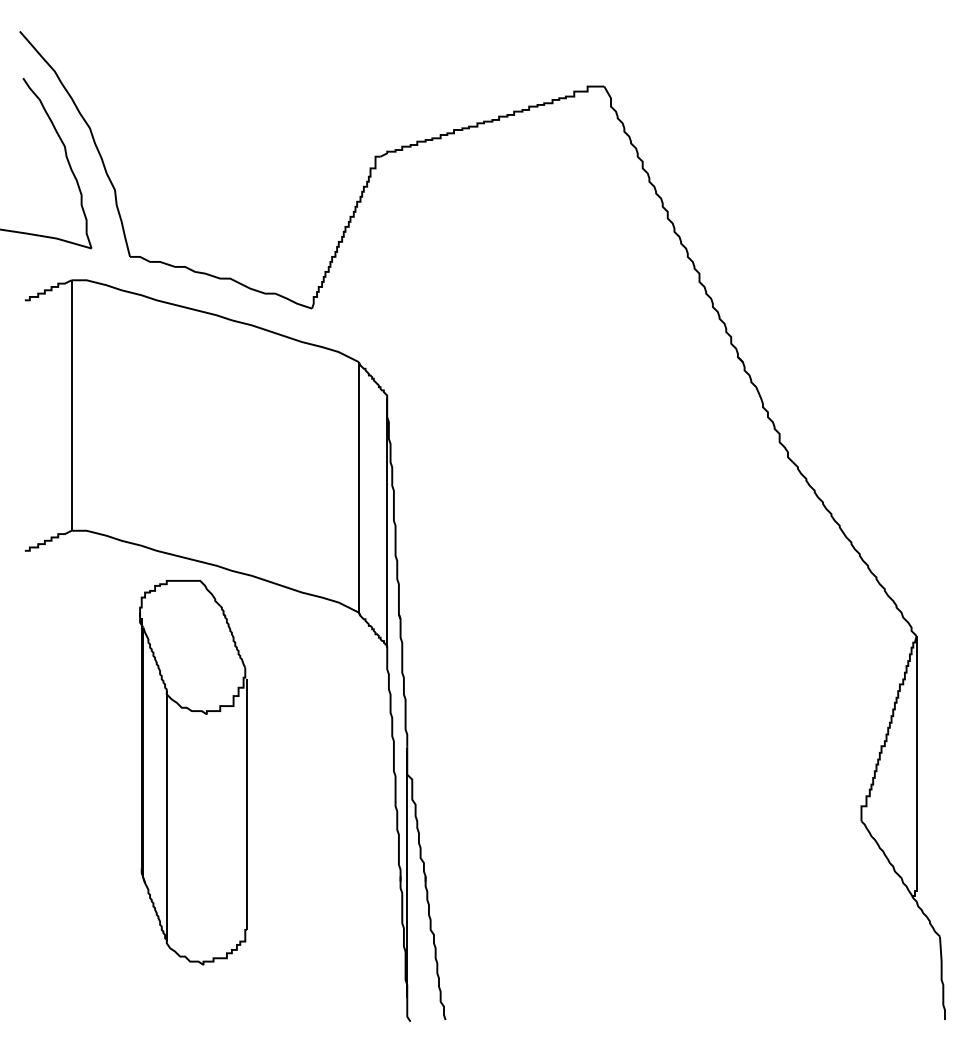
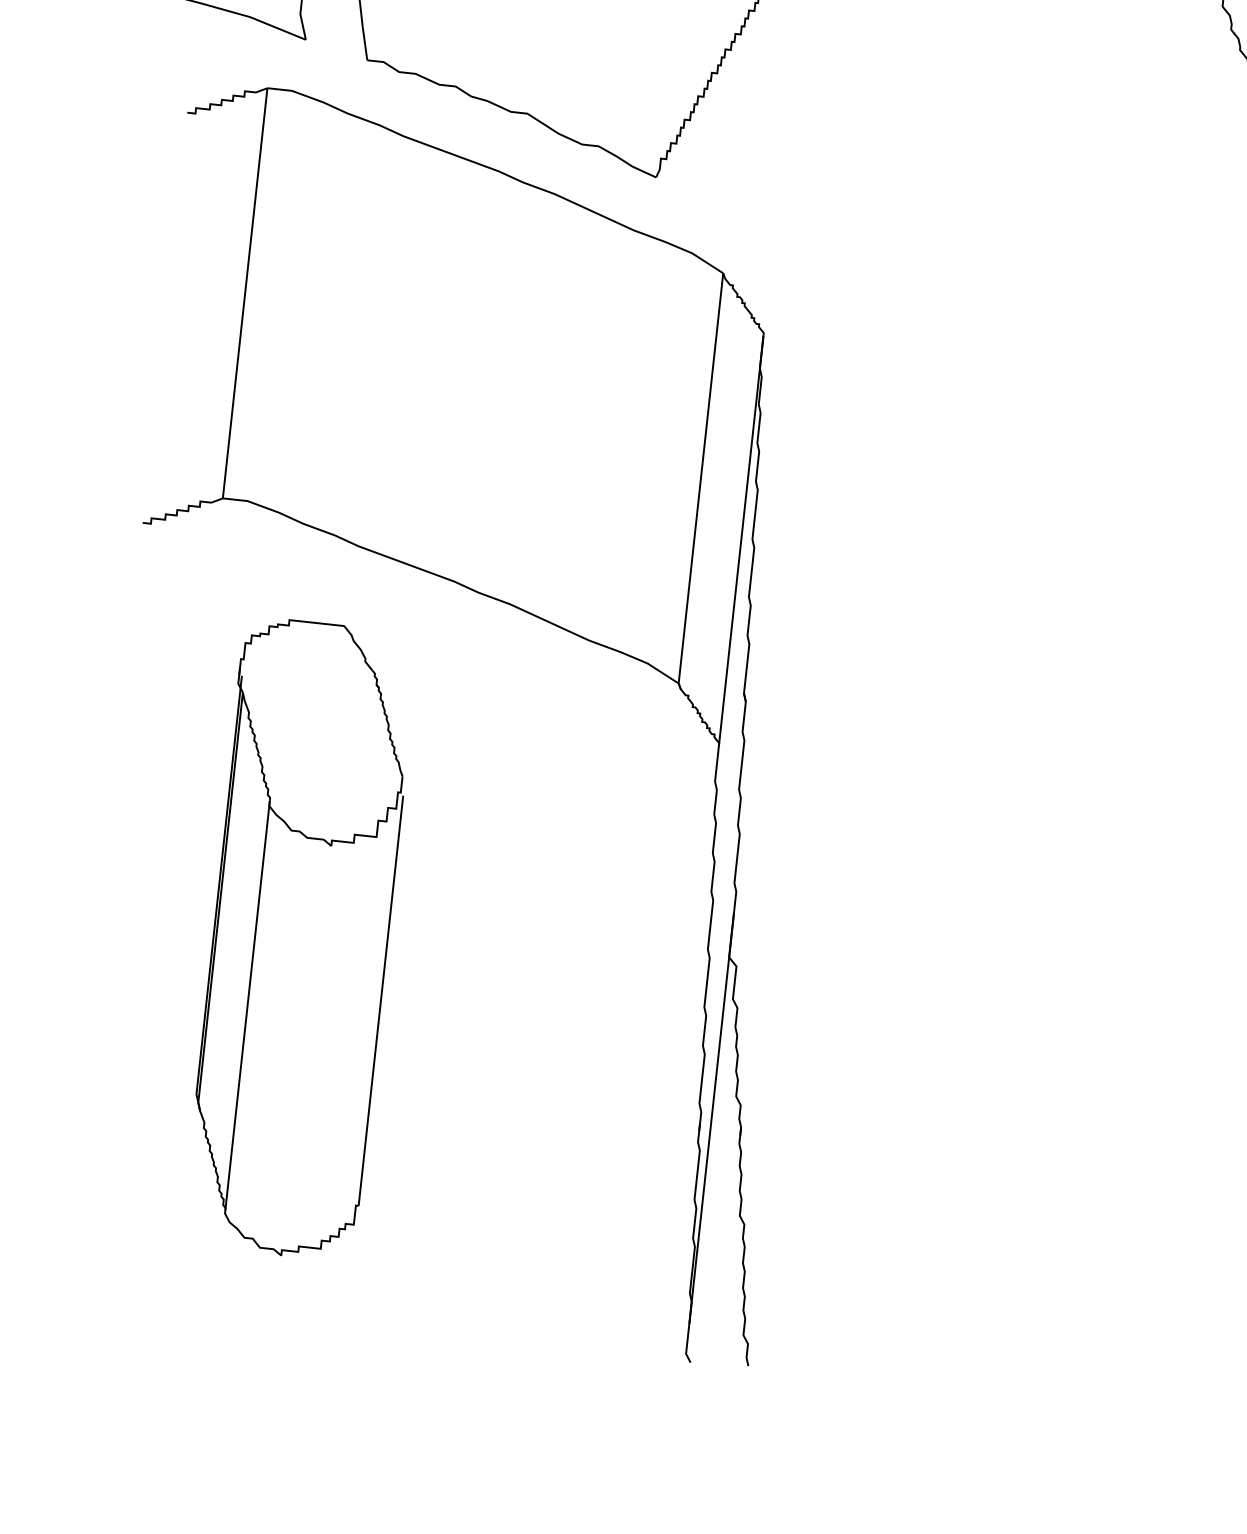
part: (193, 772) -> (299, 938), moved

